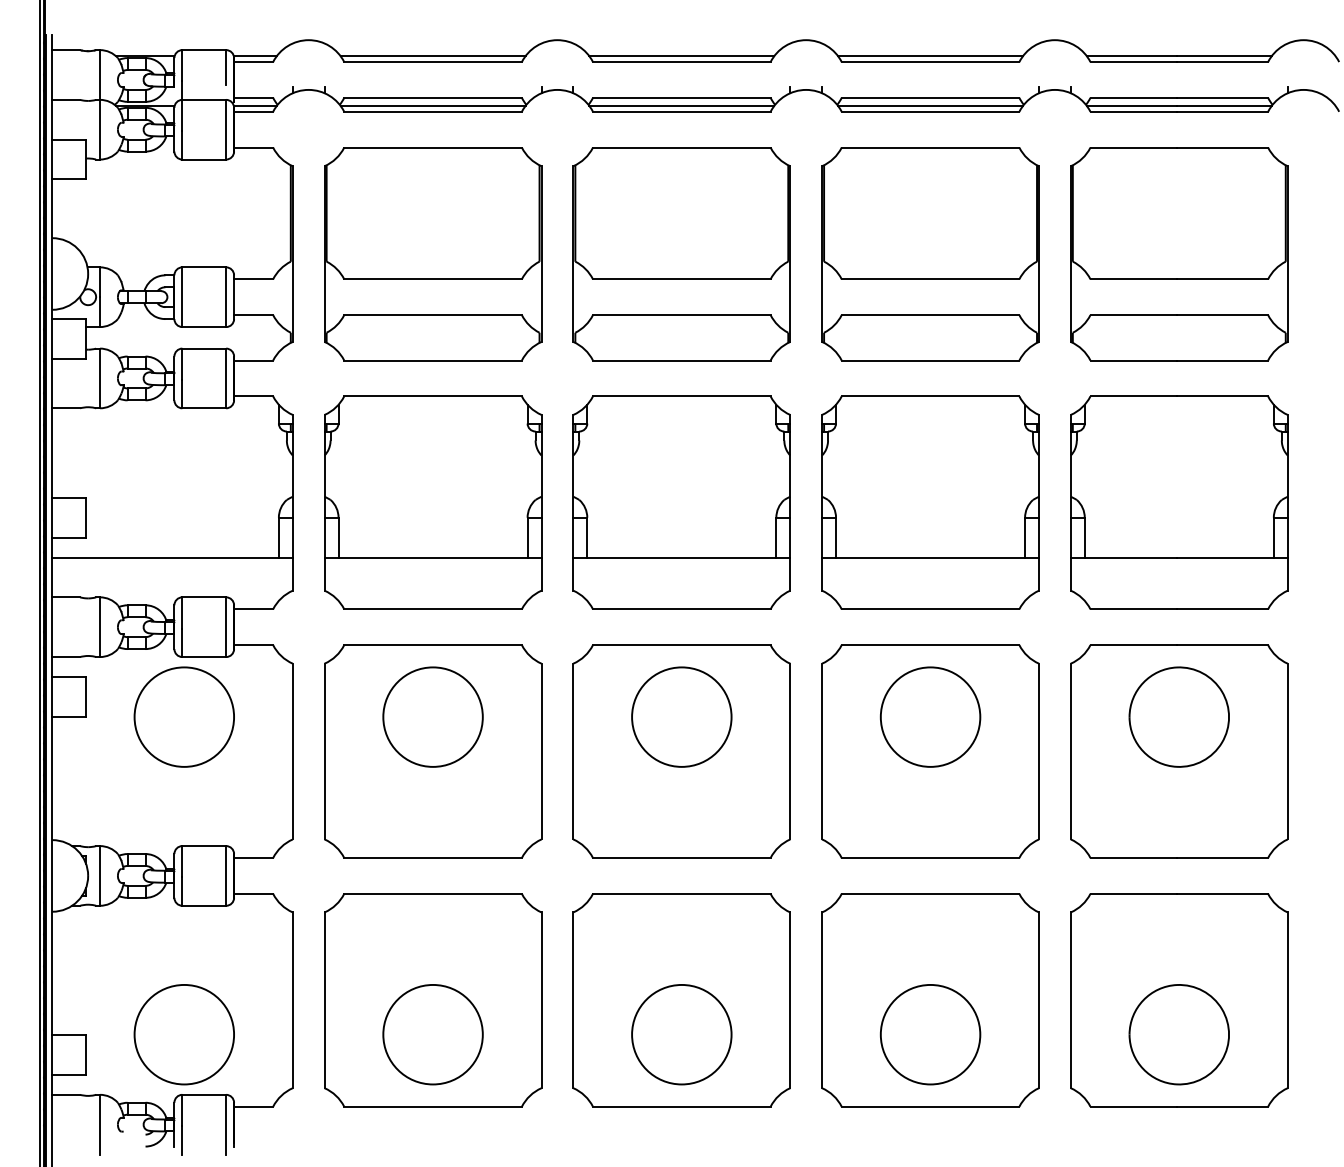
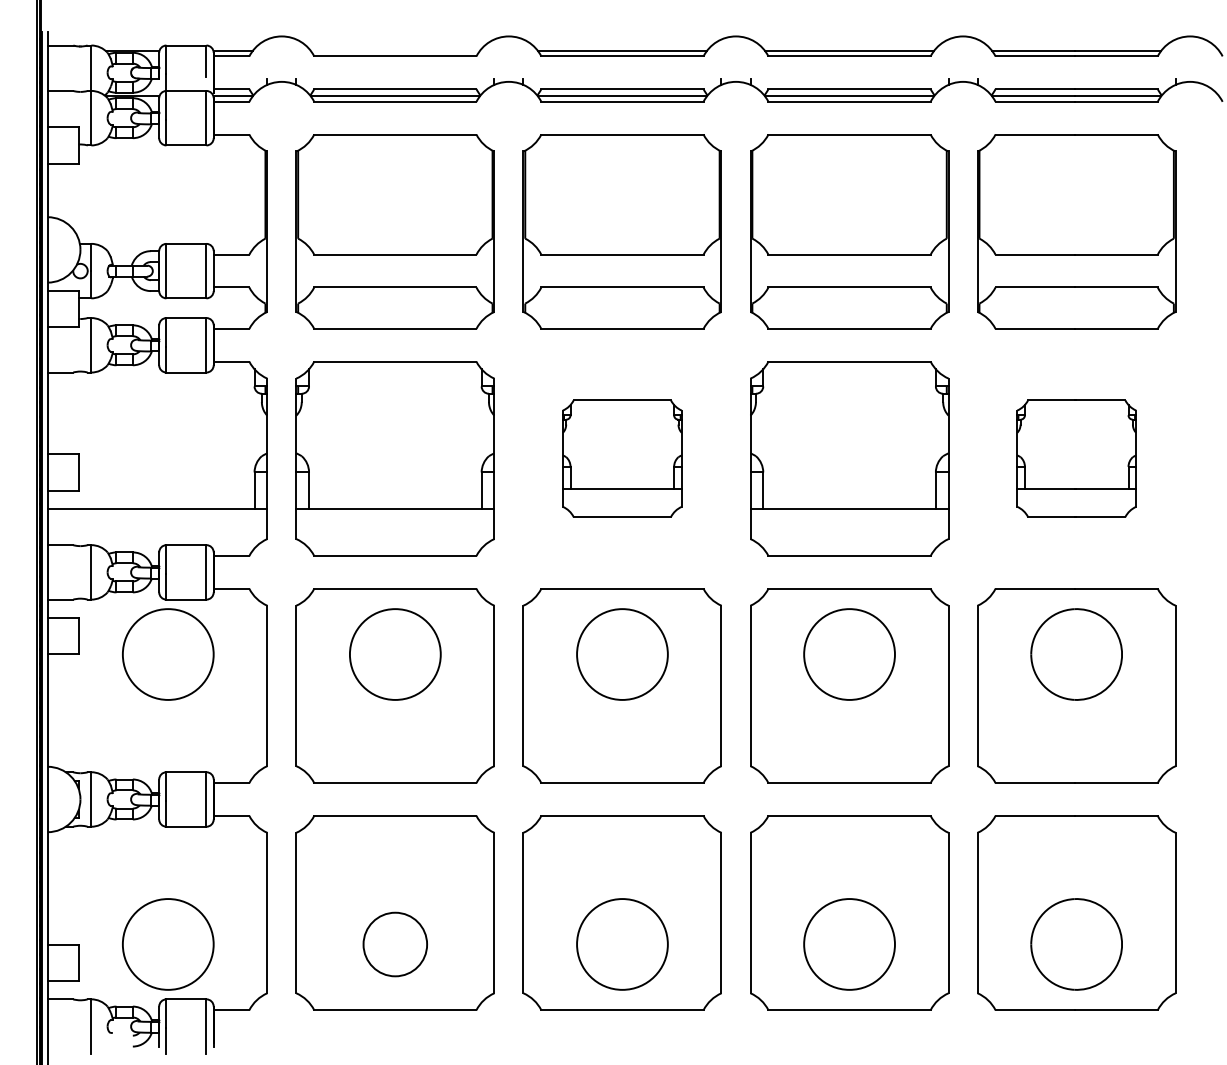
line: (432, 56) -> (394, 51), removed
part: (681, 502) -> (622, 458), size x0.6
part: (1179, 502) -> (1076, 458), size x0.6
part: (432, 1034) -> (394, 944), size x0.7

